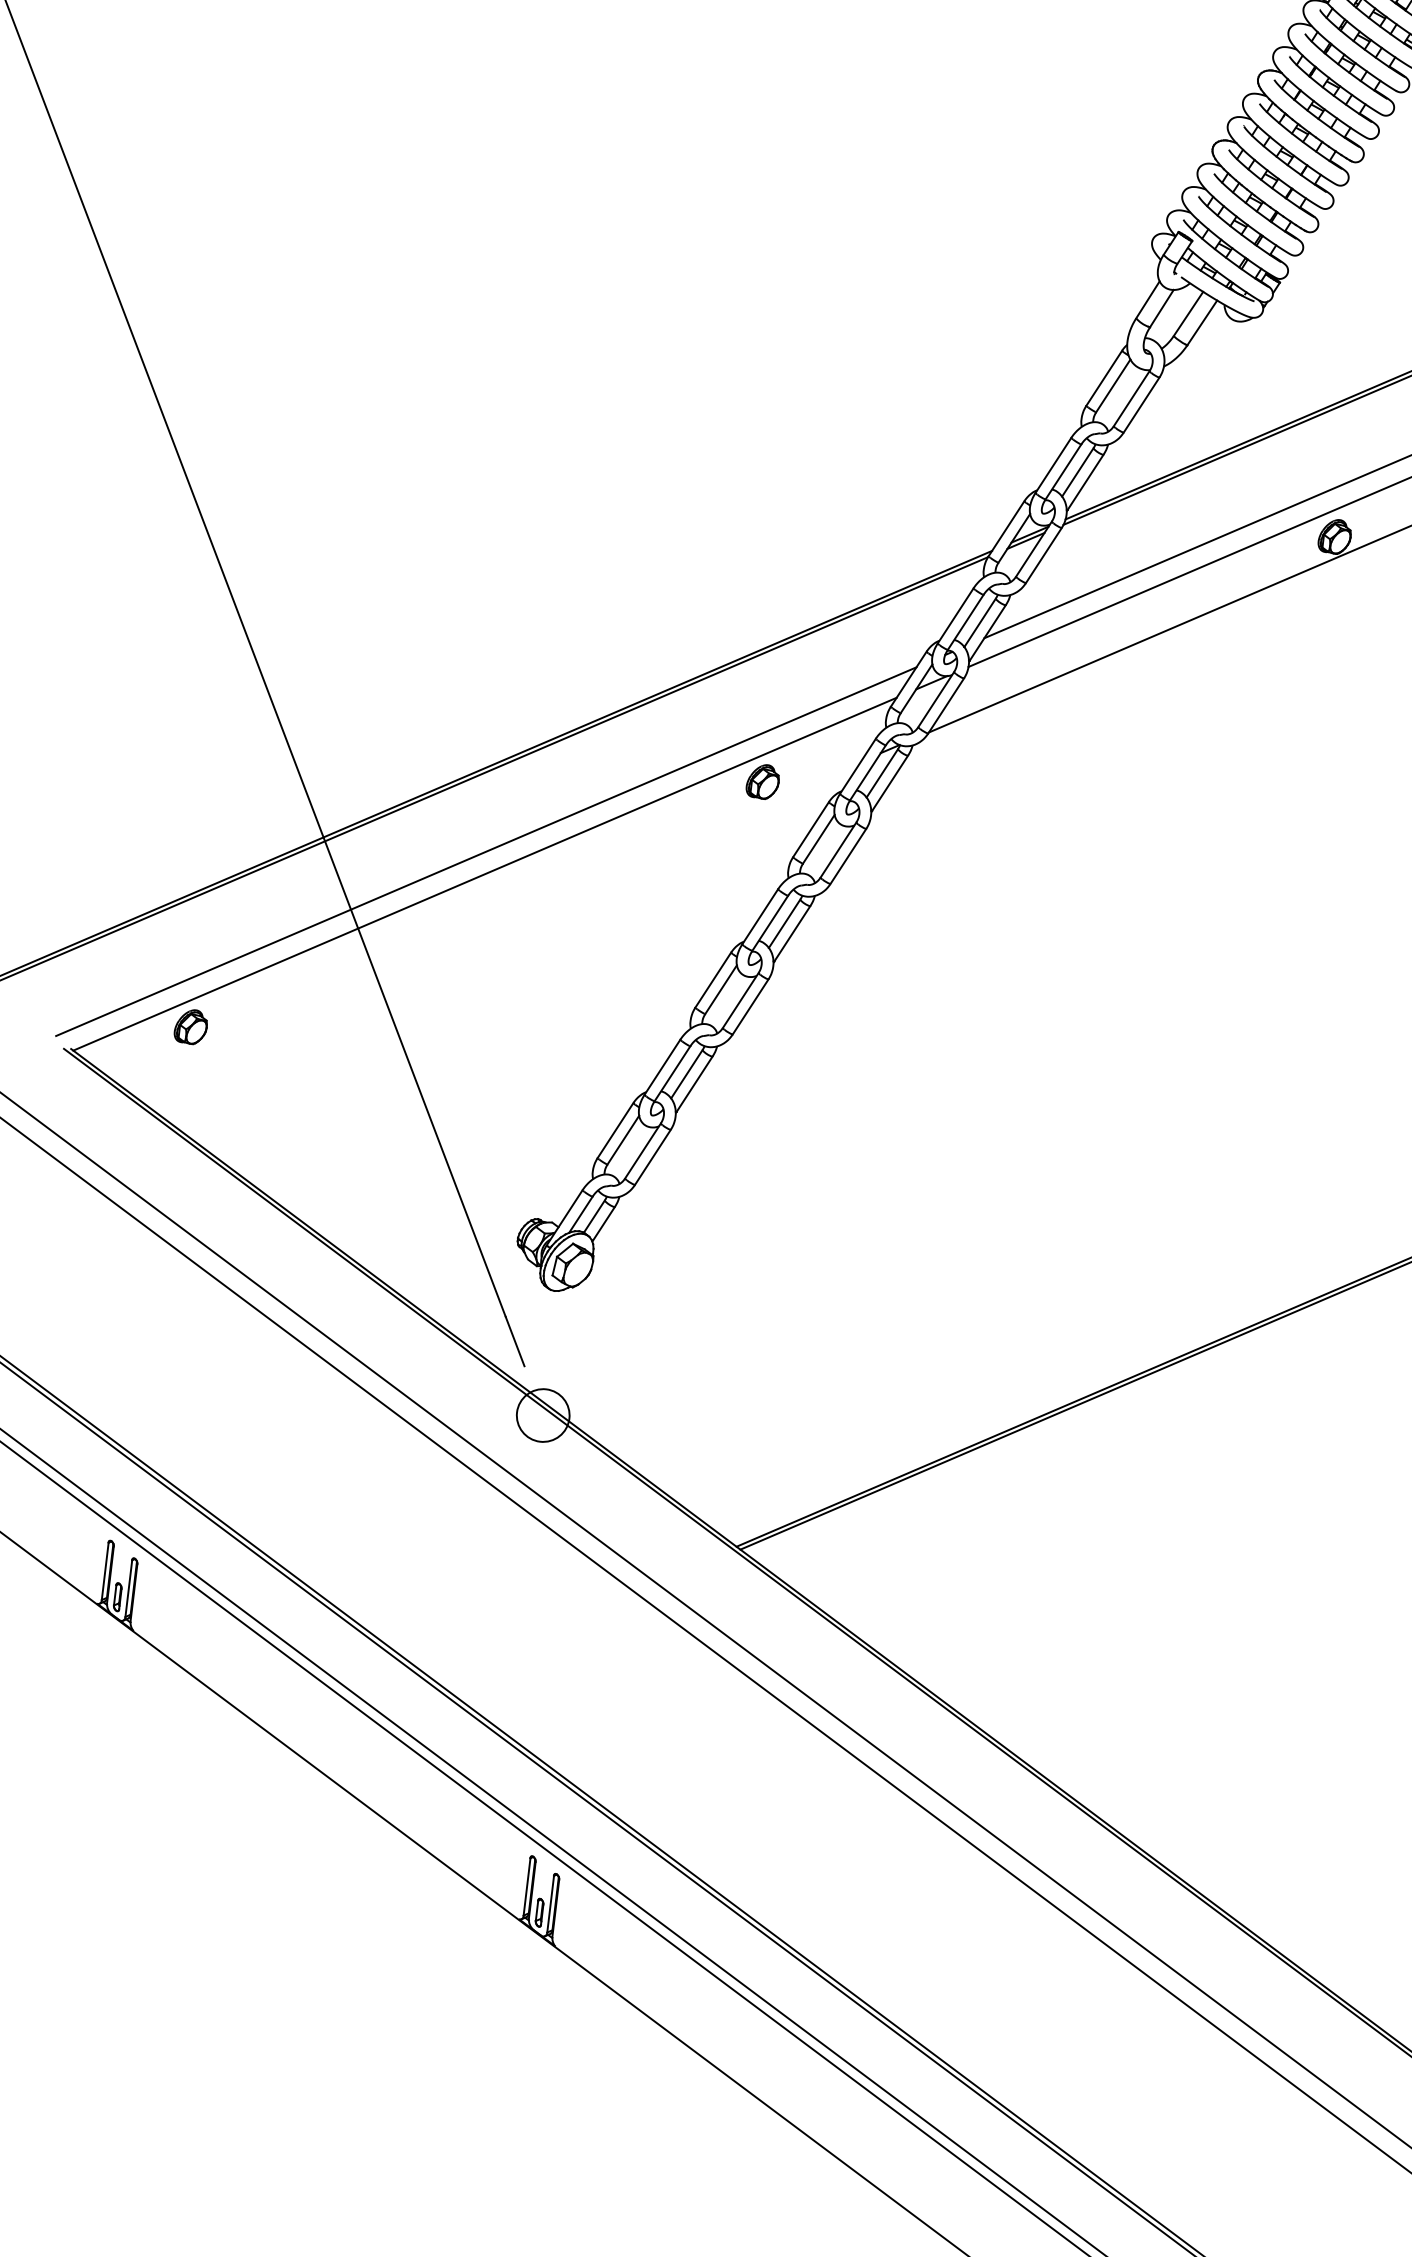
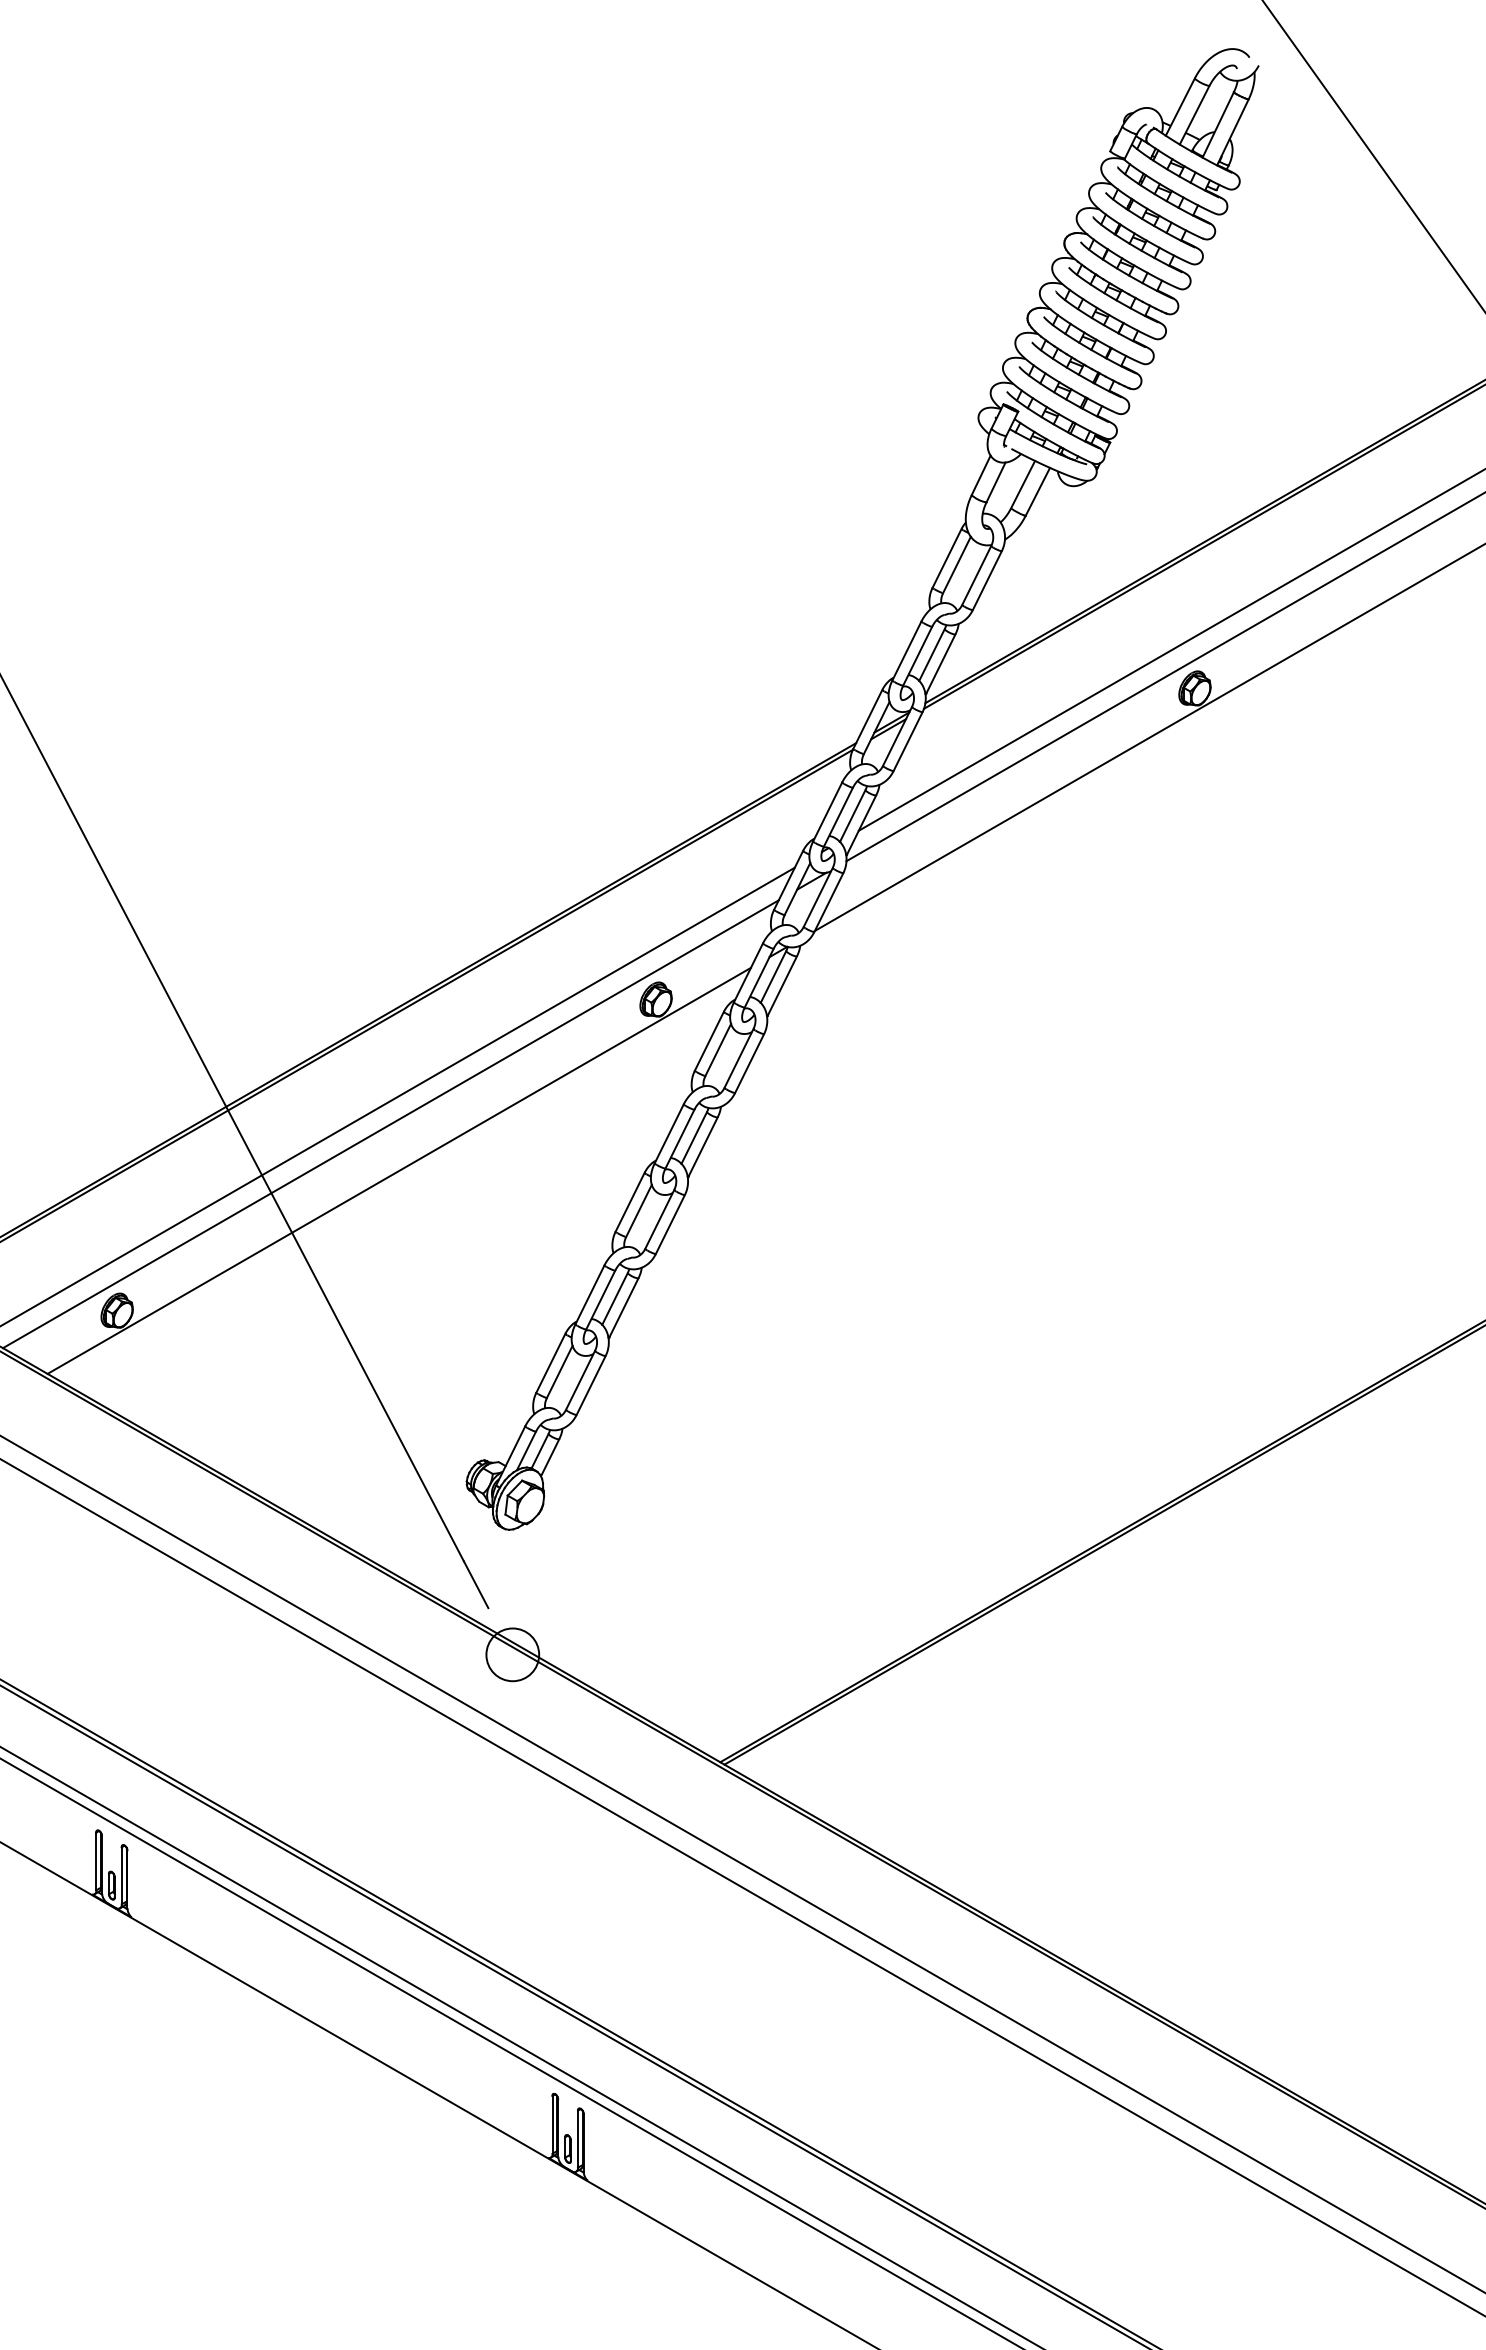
line: (487, 921) -> (398, 1170), added

